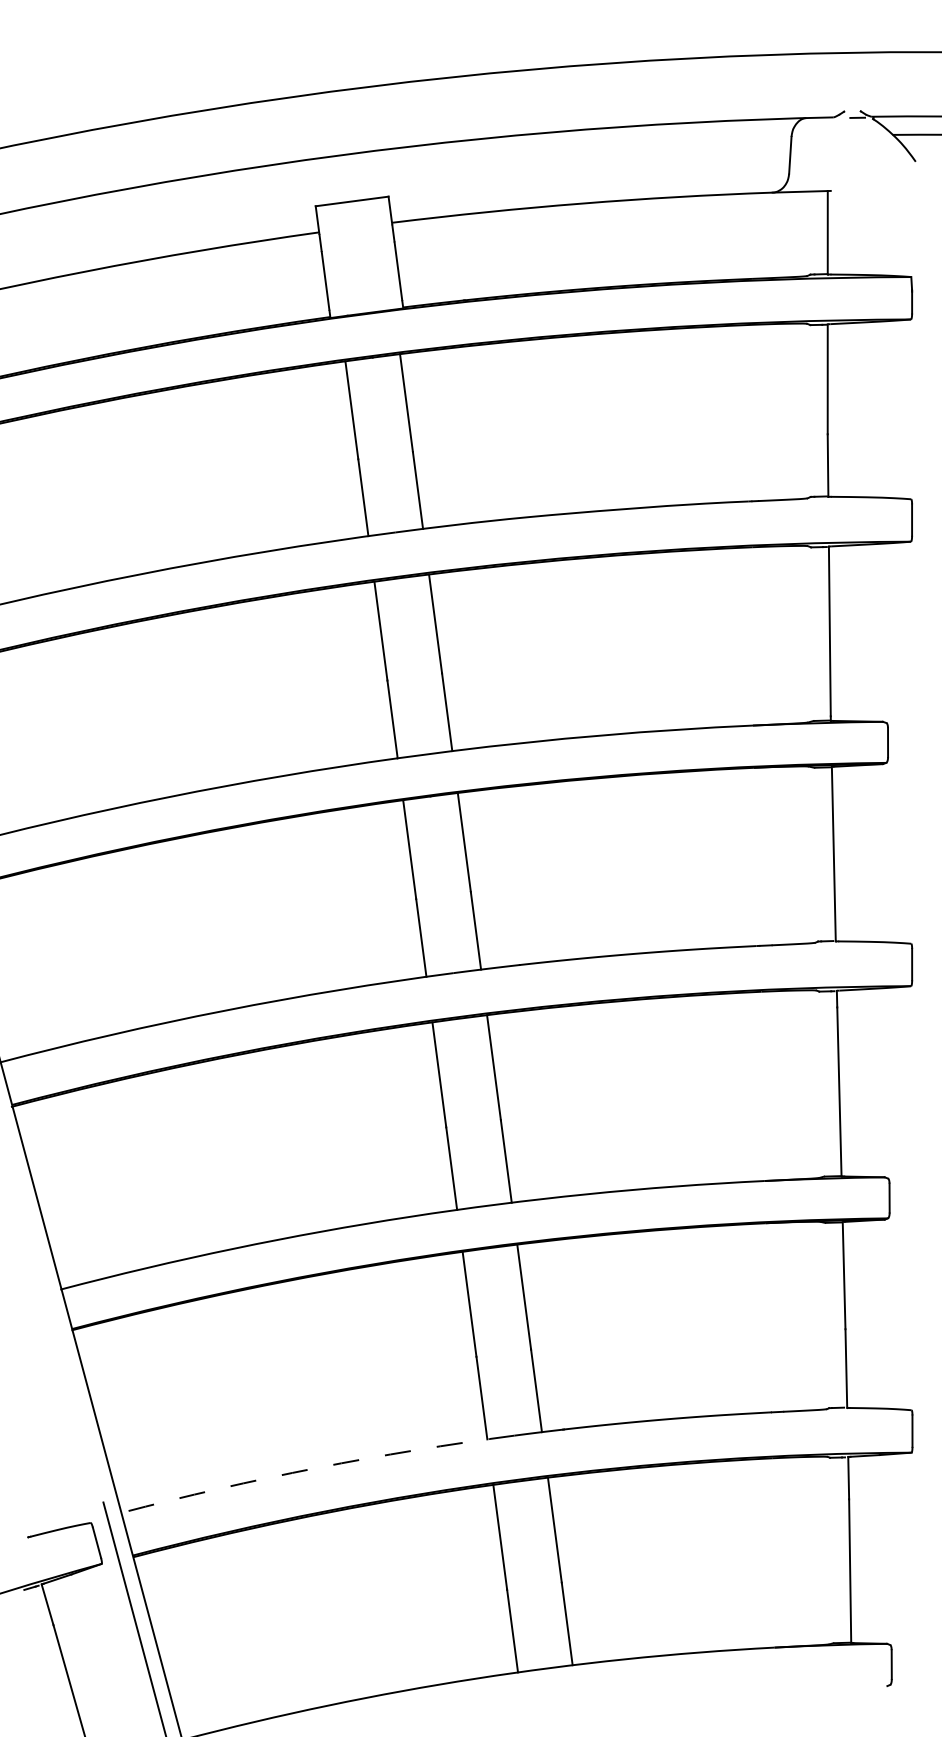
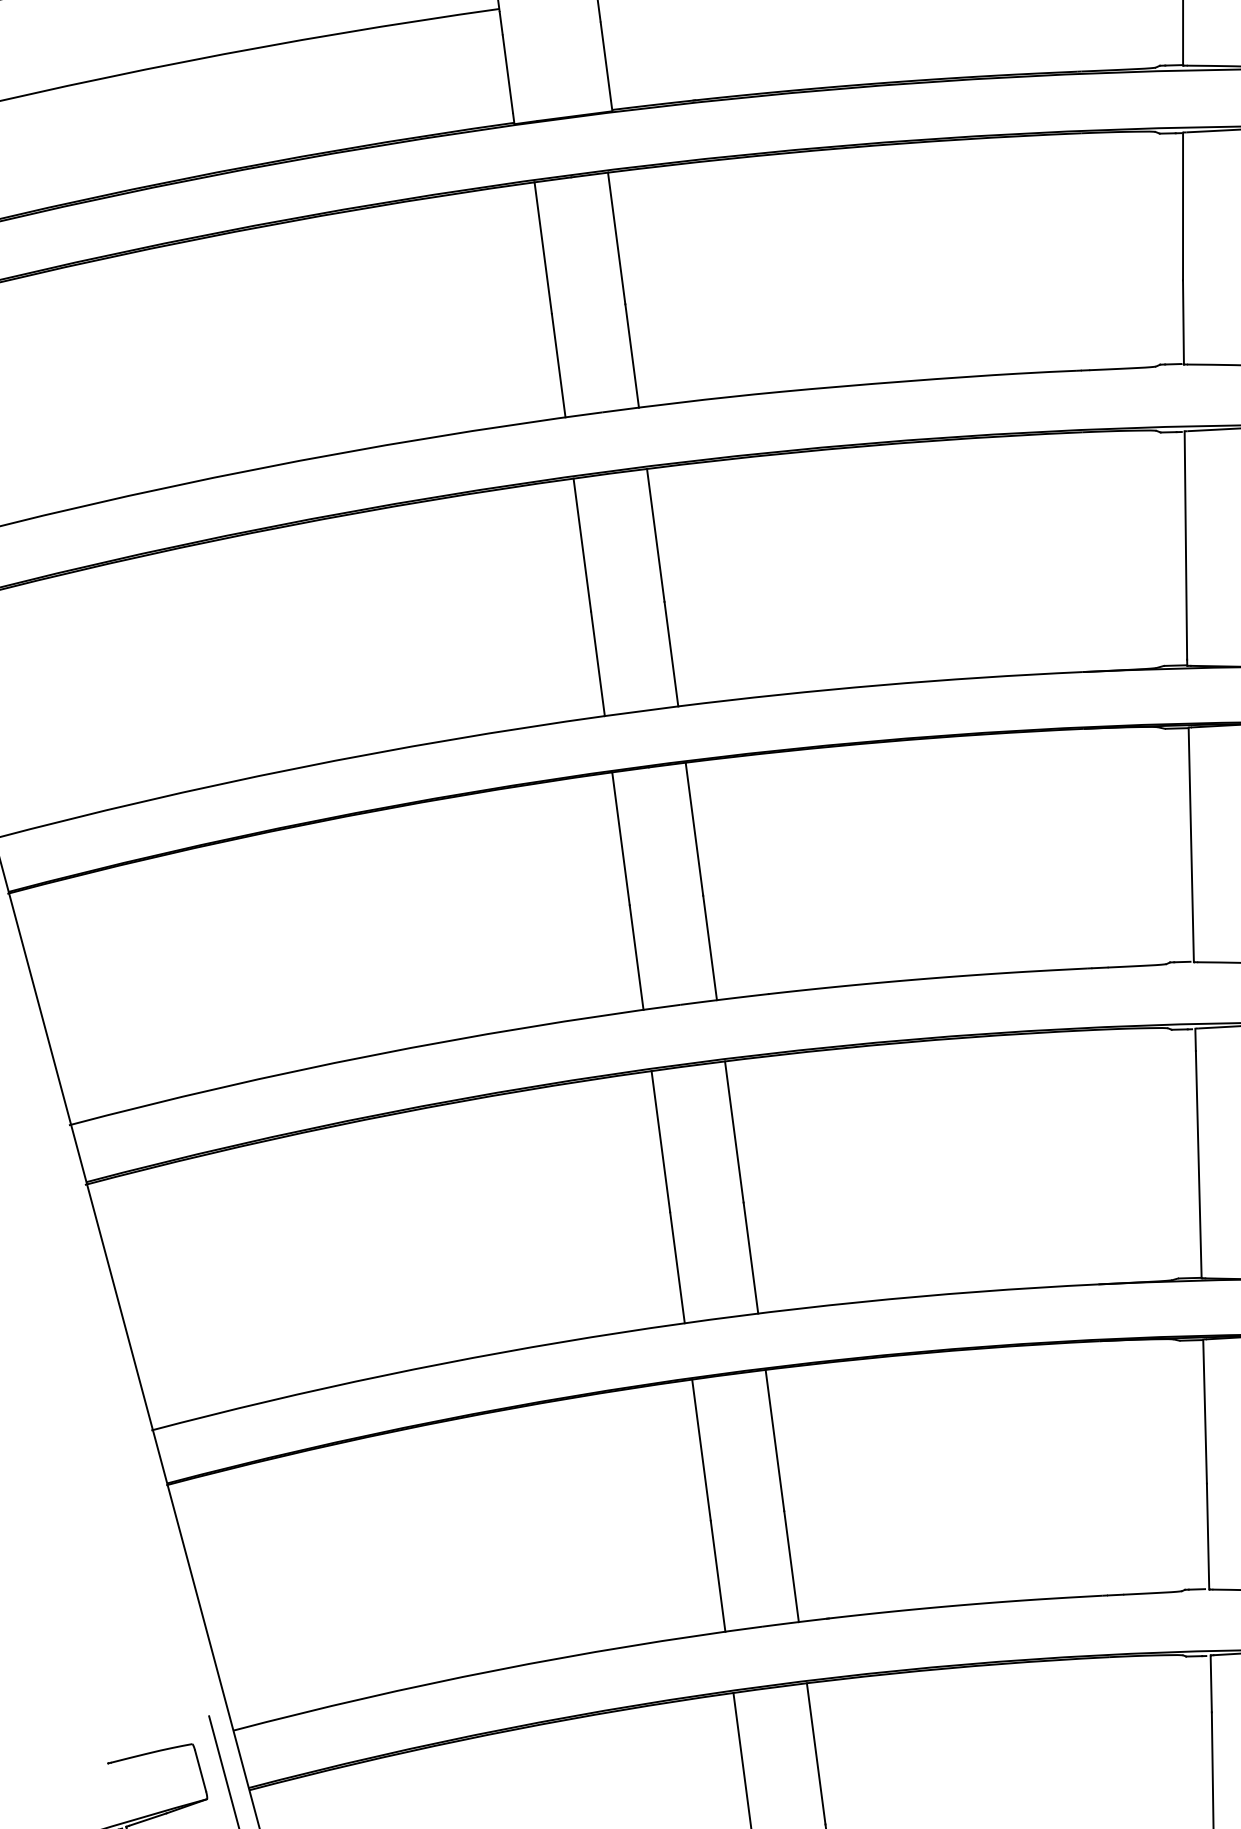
arc: (316, 1468) -> (495, 1670), dashed -> solid

